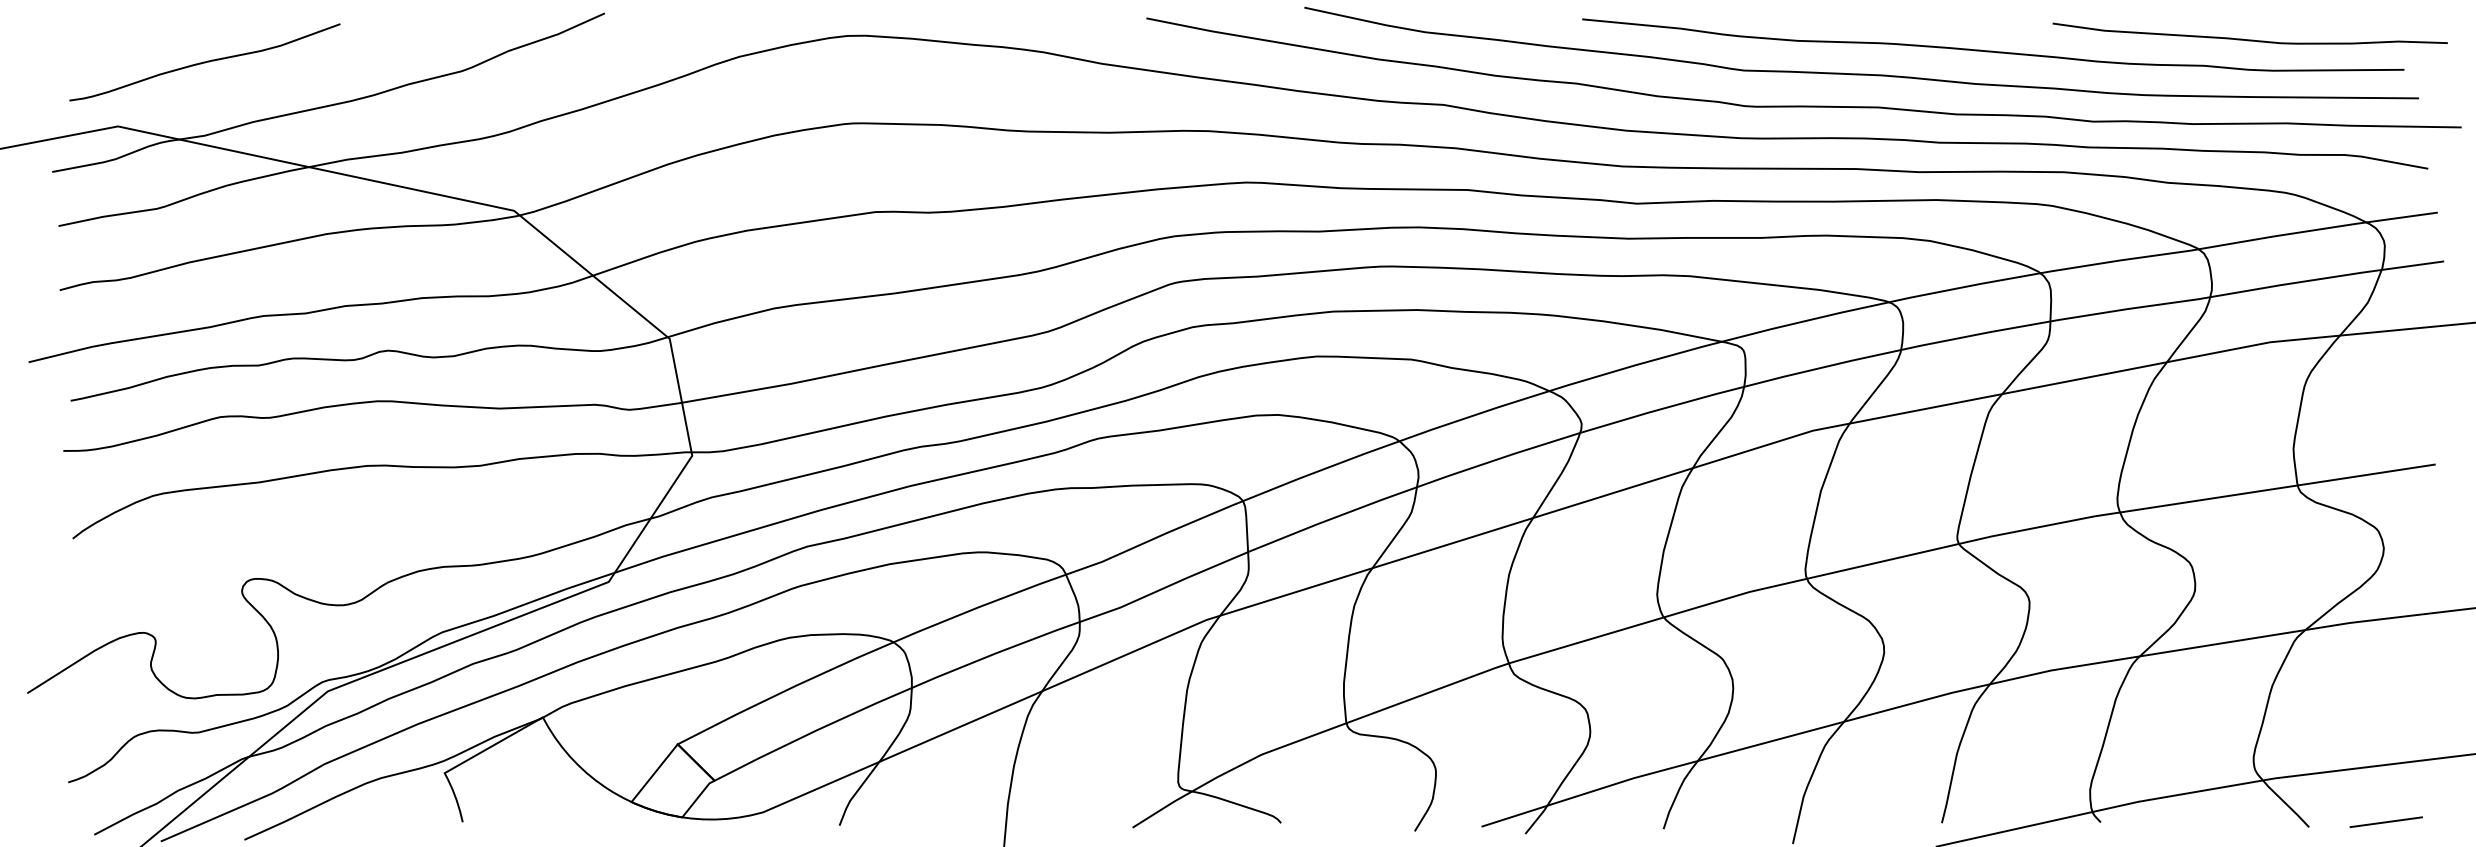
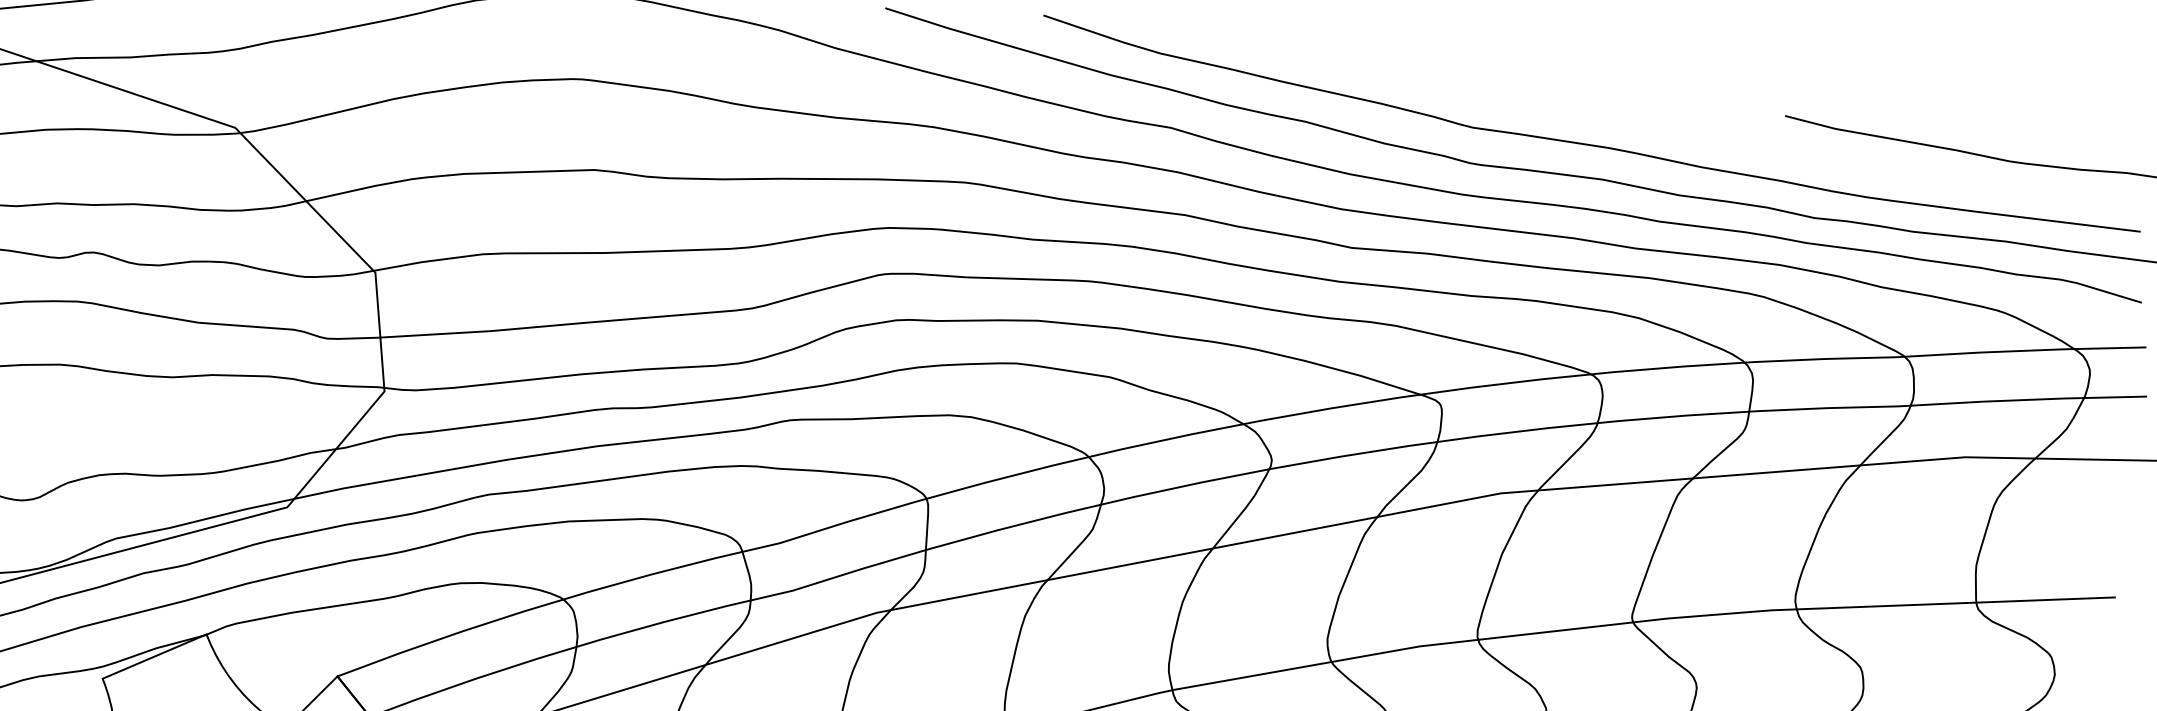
curve: (1992, 50) -> (1722, 135), removed

